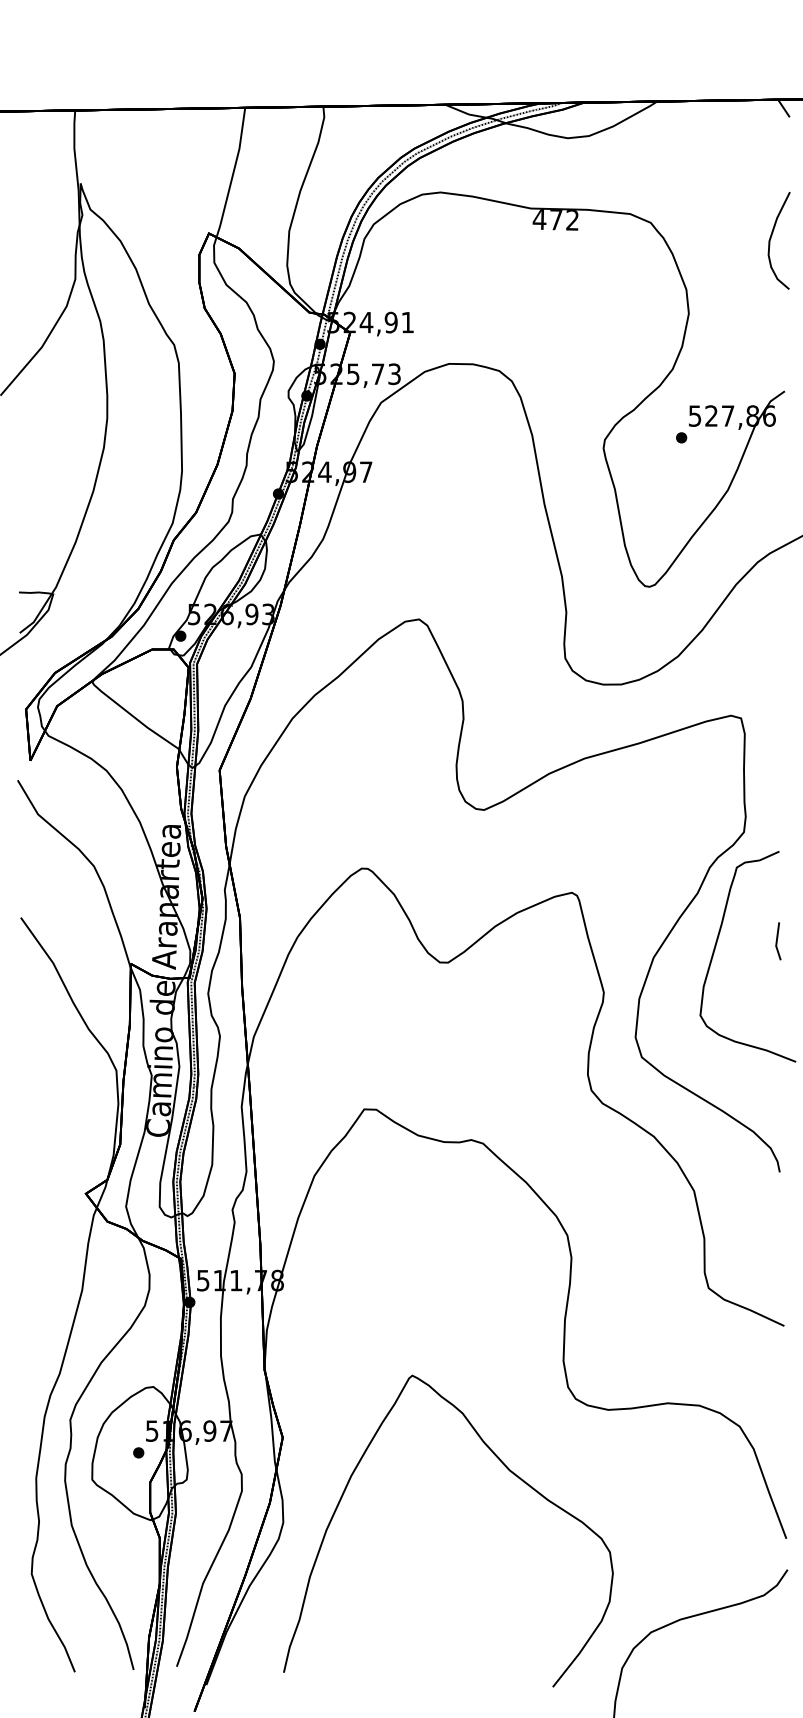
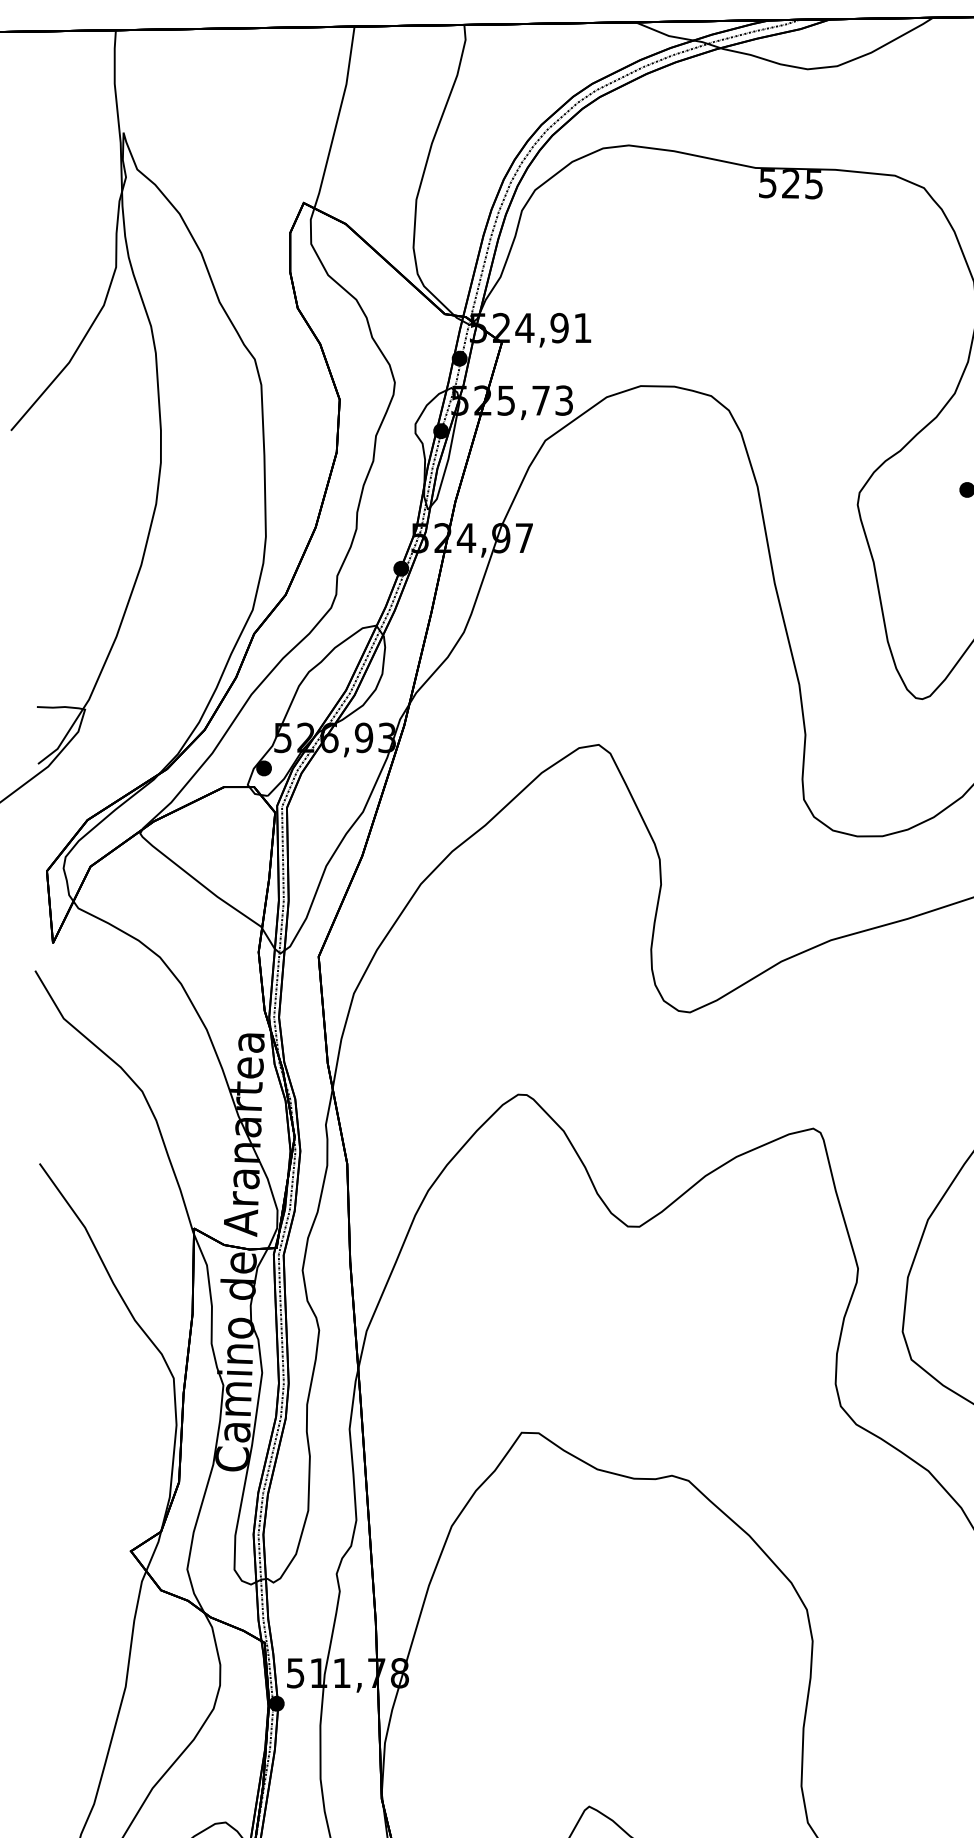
text: (555, 219) -> (790, 183), 472 -> 525

